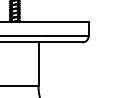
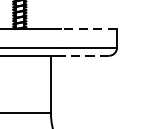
line: (66, 22) -> (87, 29), solid -> dashed
line: (63, 42) -> (83, 55), solid -> dashed

